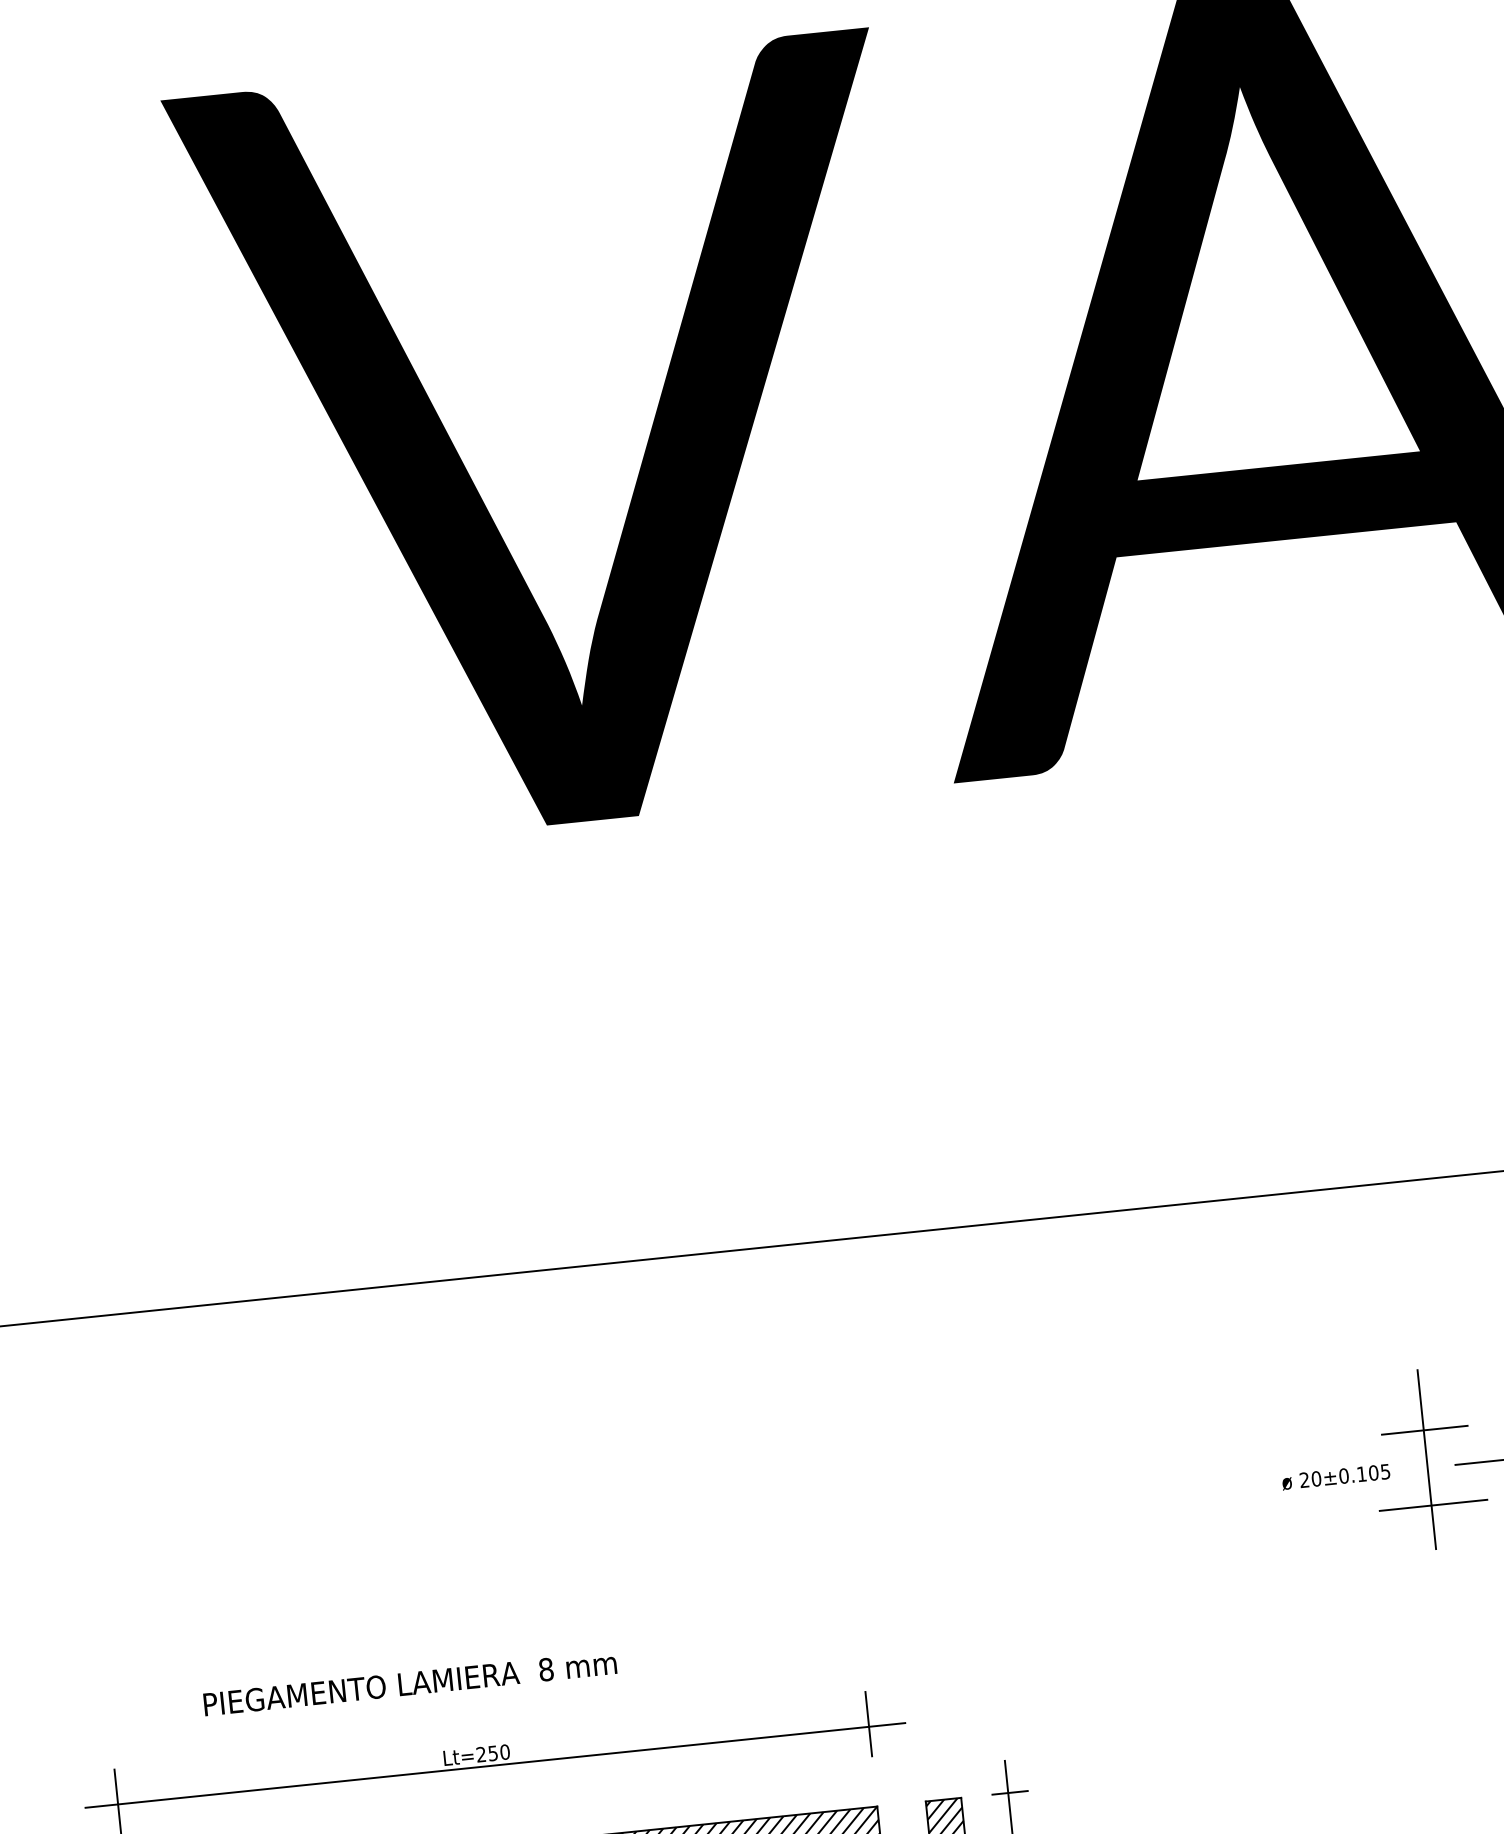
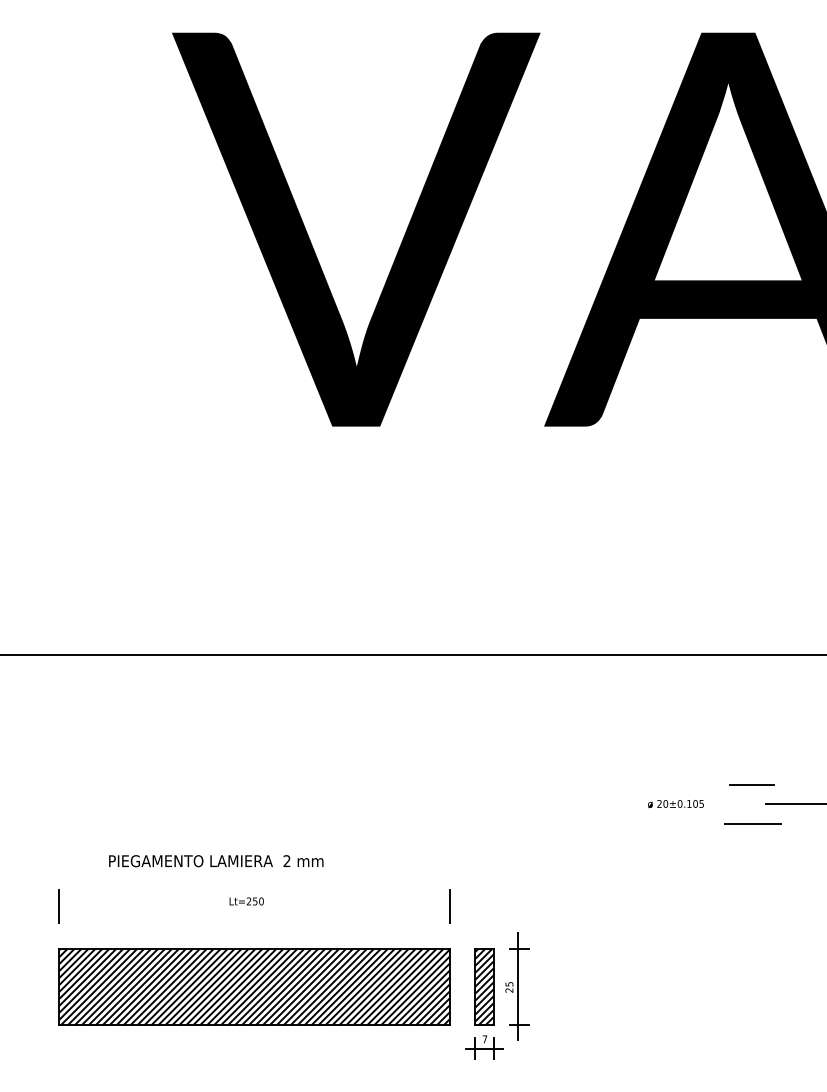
line: (1426, 1458) -> (751, 799), removed
text: (1335, 1478) -> (675, 804), moved
text: (545, 1670) -> (286, 861), 8 -> 2
line: (494, 1764) -> (255, 907), removed

